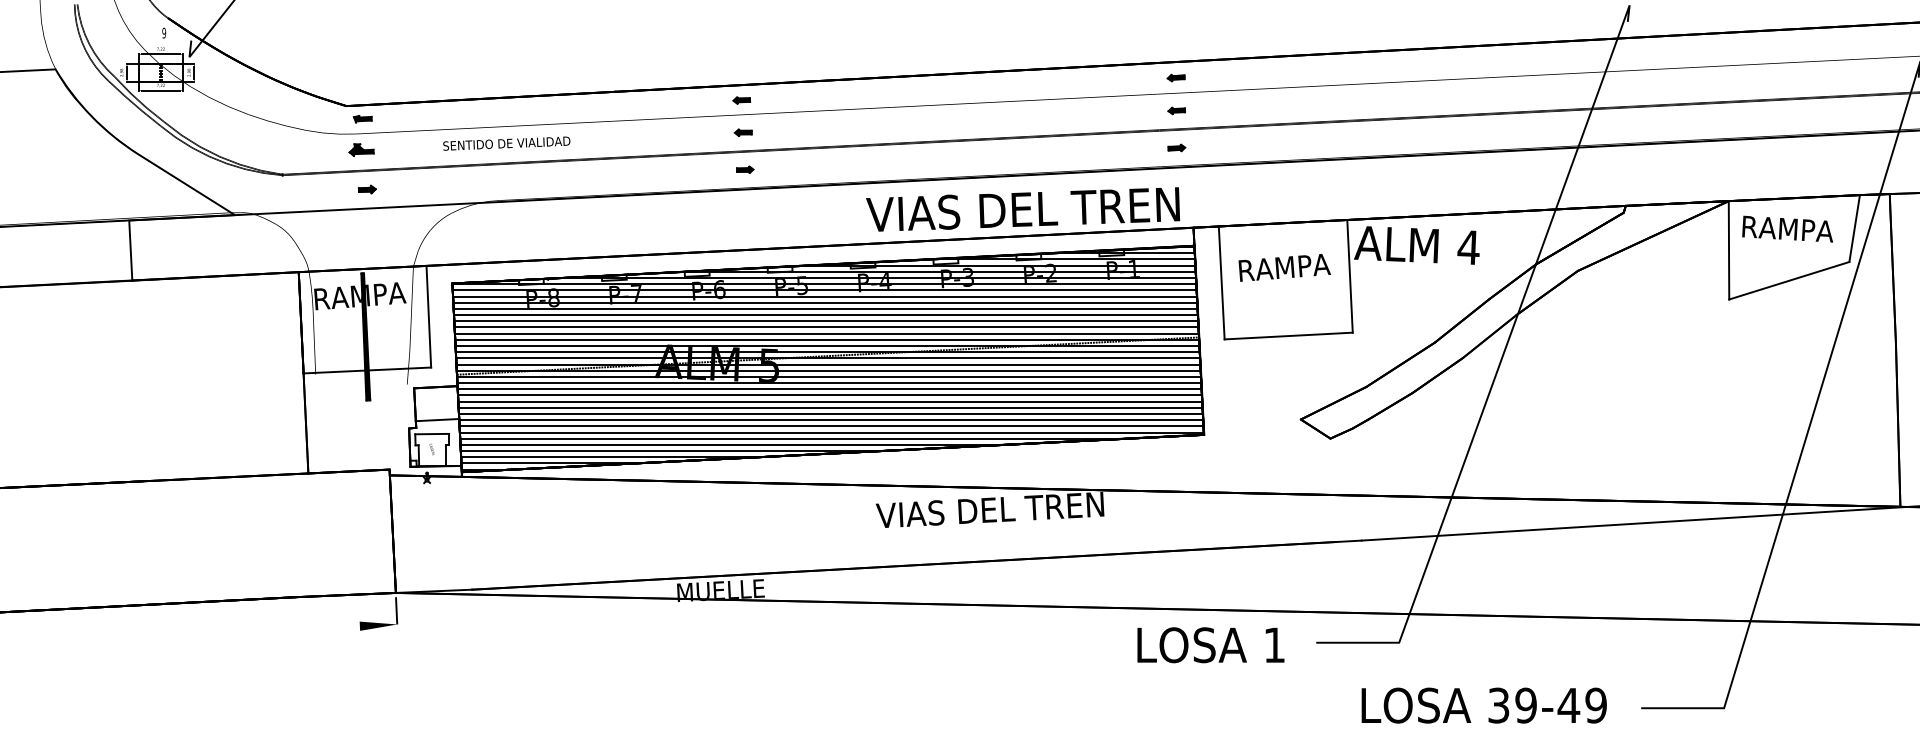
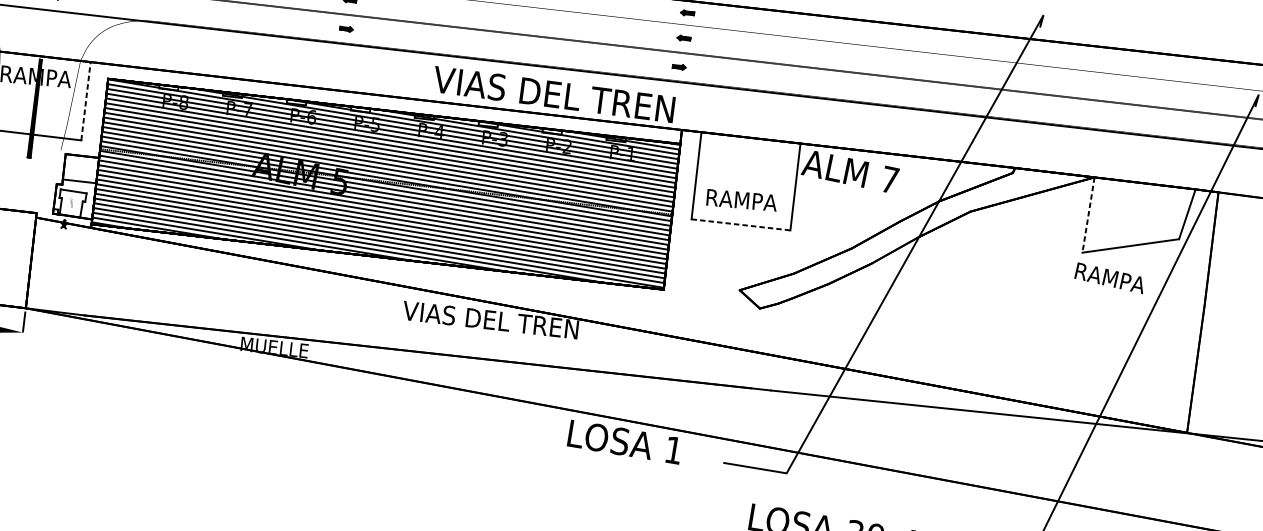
text: (1787, 228) -> (1109, 277), moved
text: (1468, 247) -> (889, 179), 4 -> 7
line: (1729, 250) -> (1088, 215), solid -> dashed
text: (1284, 267) -> (741, 200), moved
line: (428, 316) -> (85, 101), solid -> dashed
line: (1289, 336) -> (741, 225), solid -> dashed
text: (1210, 645) -> (624, 442), moved

